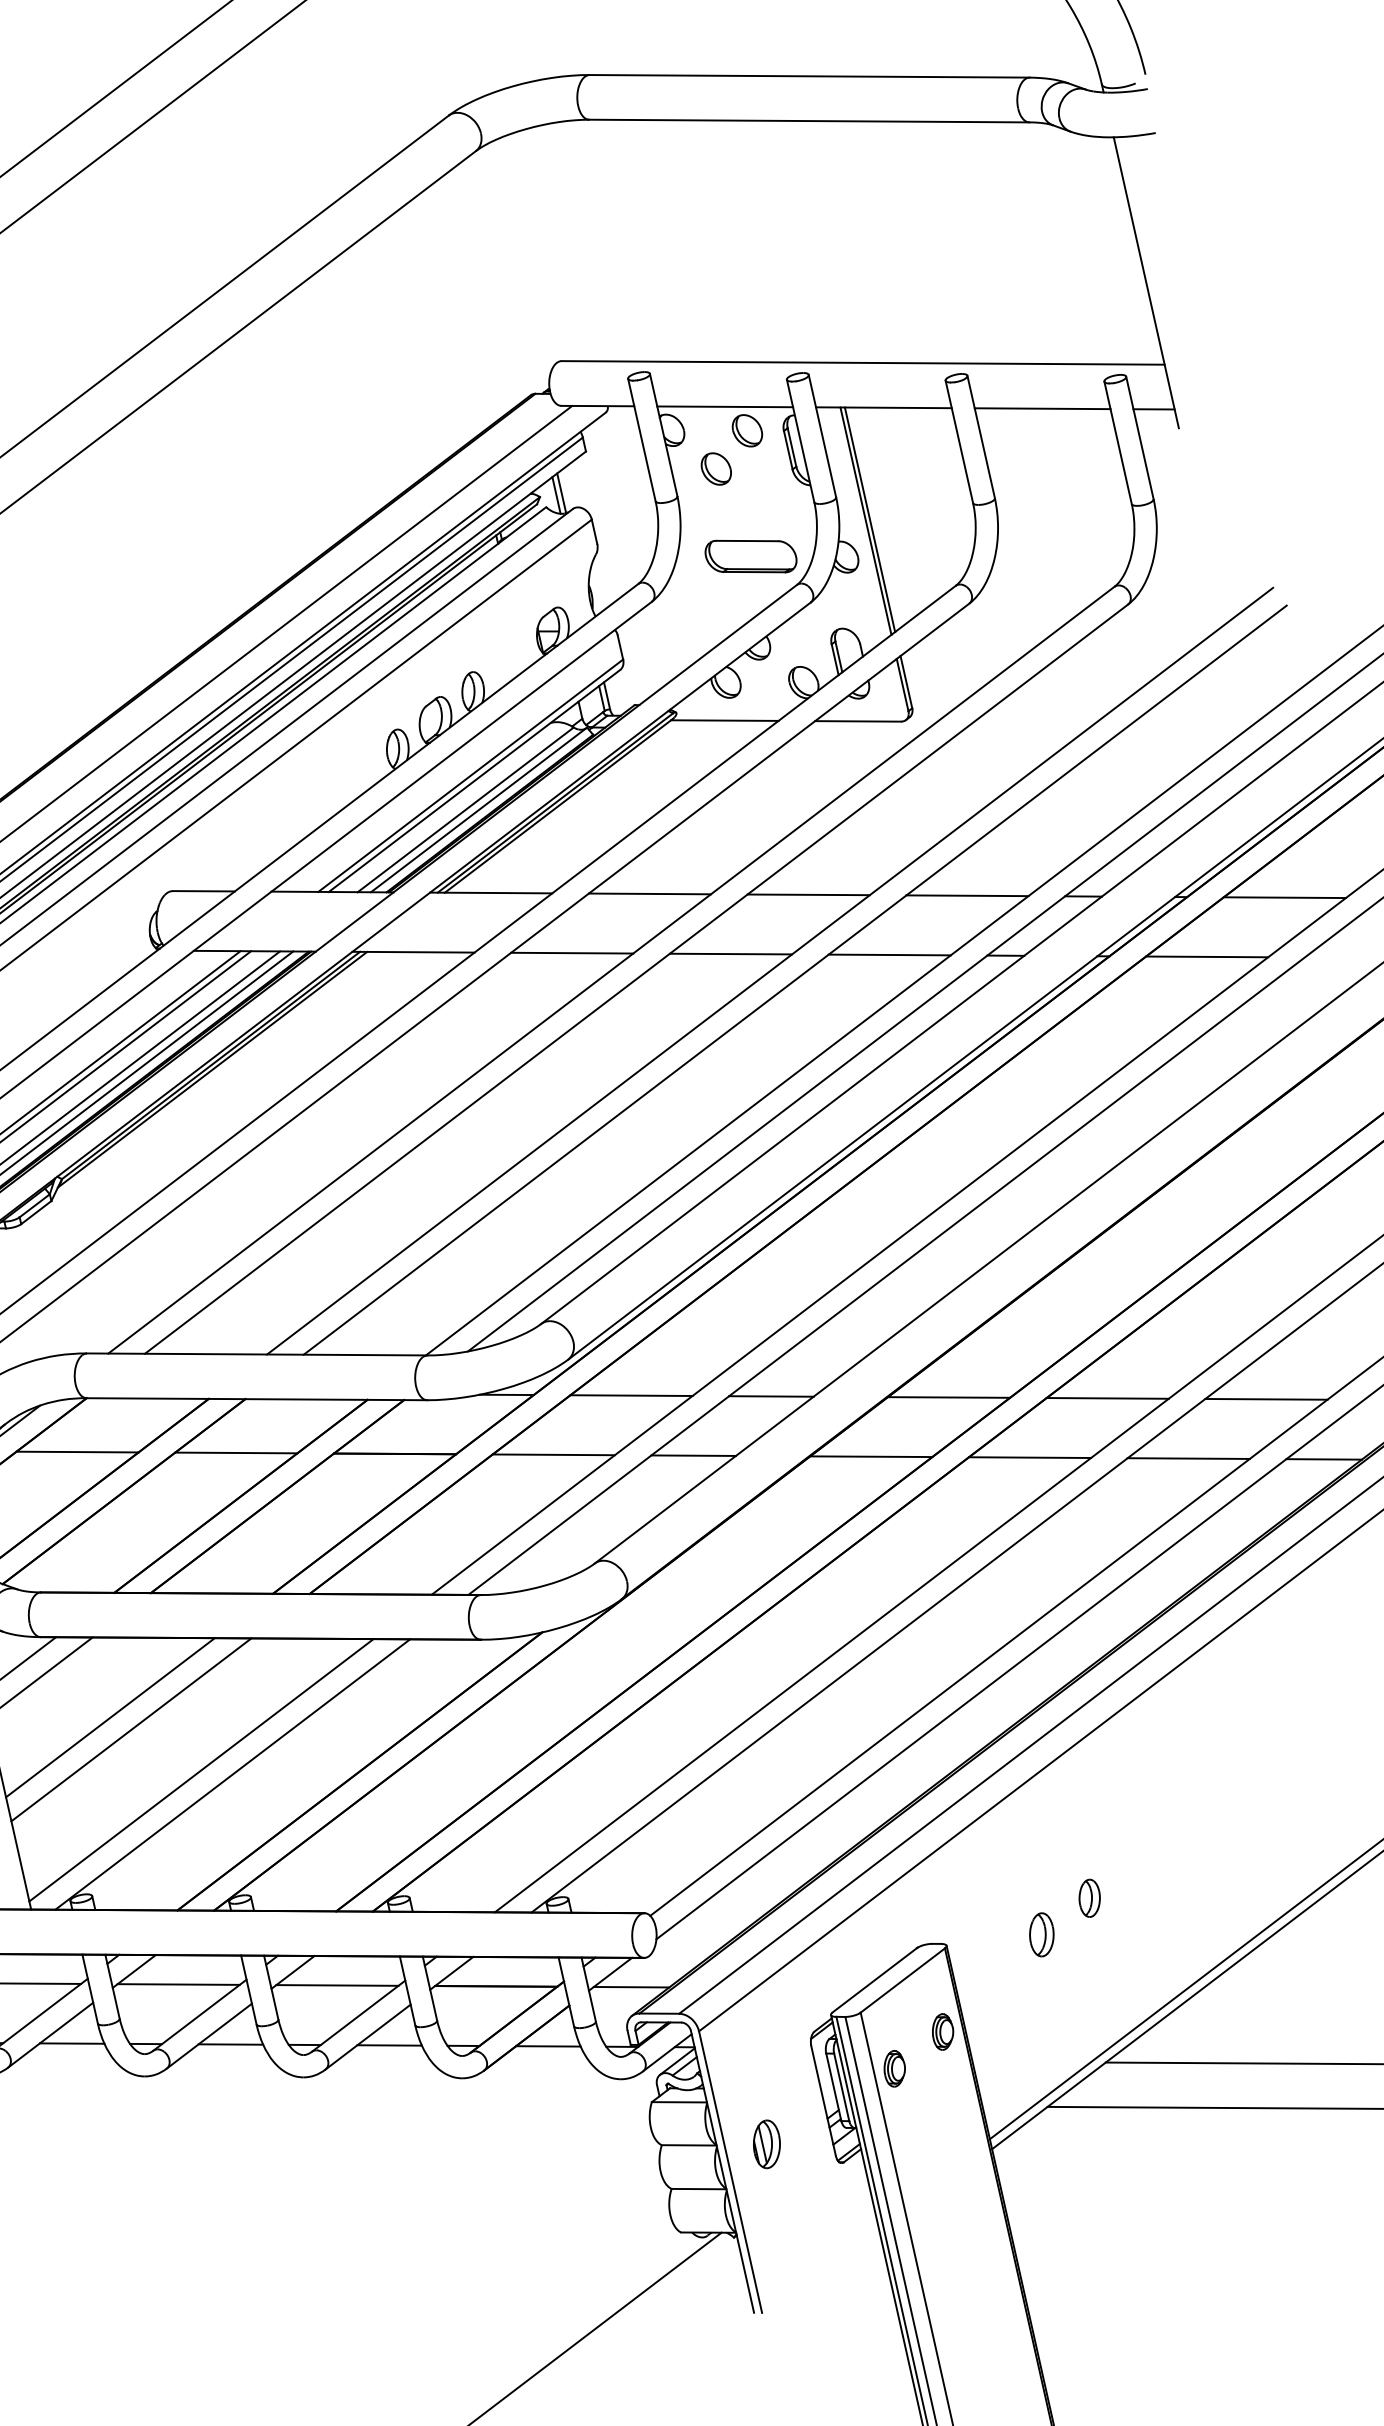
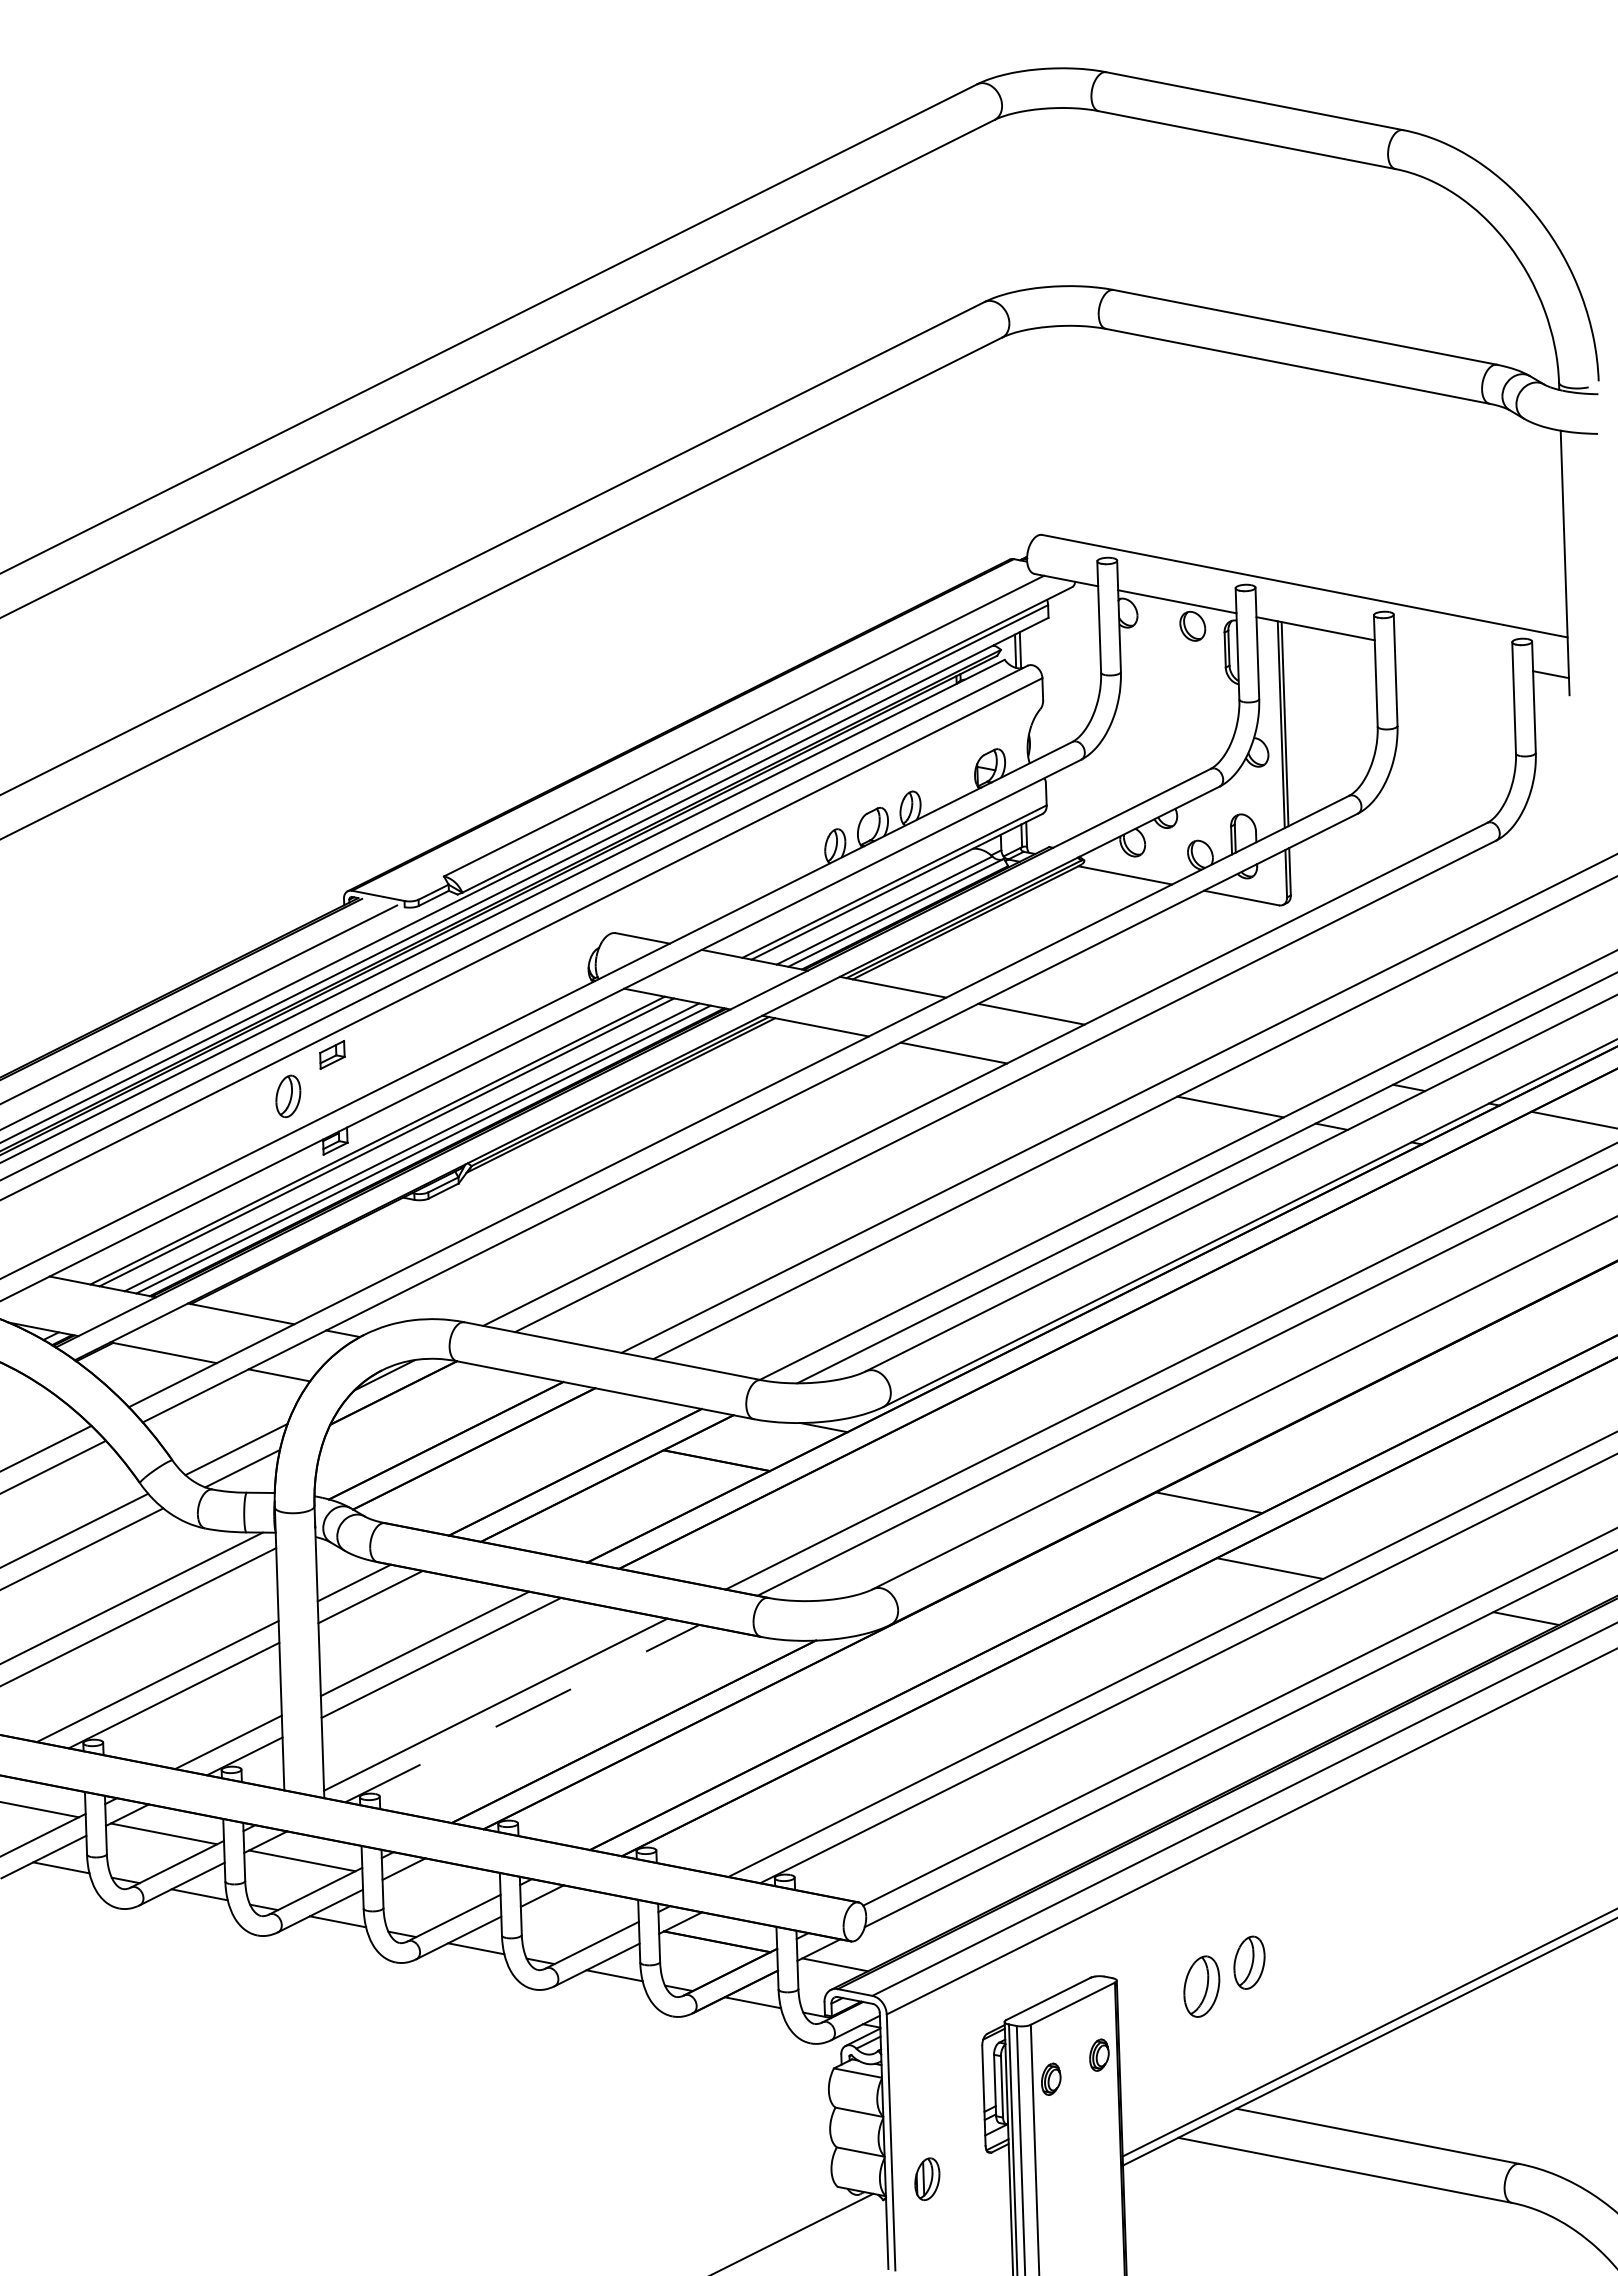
line: (1042, 408) -> (1453, 655), removed
part: (716, 468) -> (1159, 654), removed
part: (751, 556) -> (1175, 736), removed
line: (808, 894) -> (1169, 1040), removed
line: (966, 895) -> (1307, 1067), removed
line: (731, 953) -> (1092, 1079), removed
line: (1206, 956) -> (1506, 1160), removed
line: (631, 1395) -> (932, 1448), removed
line: (771, 1396) -> (1054, 1472), removed
line: (1107, 1398) -> (1347, 1529), removed
line: (1265, 1399) -> (1485, 1556), removed
line: (76, 1451) -> (439, 1406), removed
line: (236, 1452) -> (578, 1433), removed
line: (553, 1454) -> (854, 1487), removed
line: (693, 1455) -> (976, 1511), removed
line: (870, 1456) -> (1131, 1541), removed
line: (1188, 1458) -> (1408, 1595), removed
line: (232, 1774) -> (522, 1713), solid -> dashed
part: (1089, 1897) -> (1249, 1962), size x1.6
part: (1041, 1934) -> (1201, 1986), size x1.6
line: (178, 1984) -> (440, 1887), removed
line: (336, 1985) -> (578, 1914), removed
part: (767, 2144) -> (927, 2179), moved

